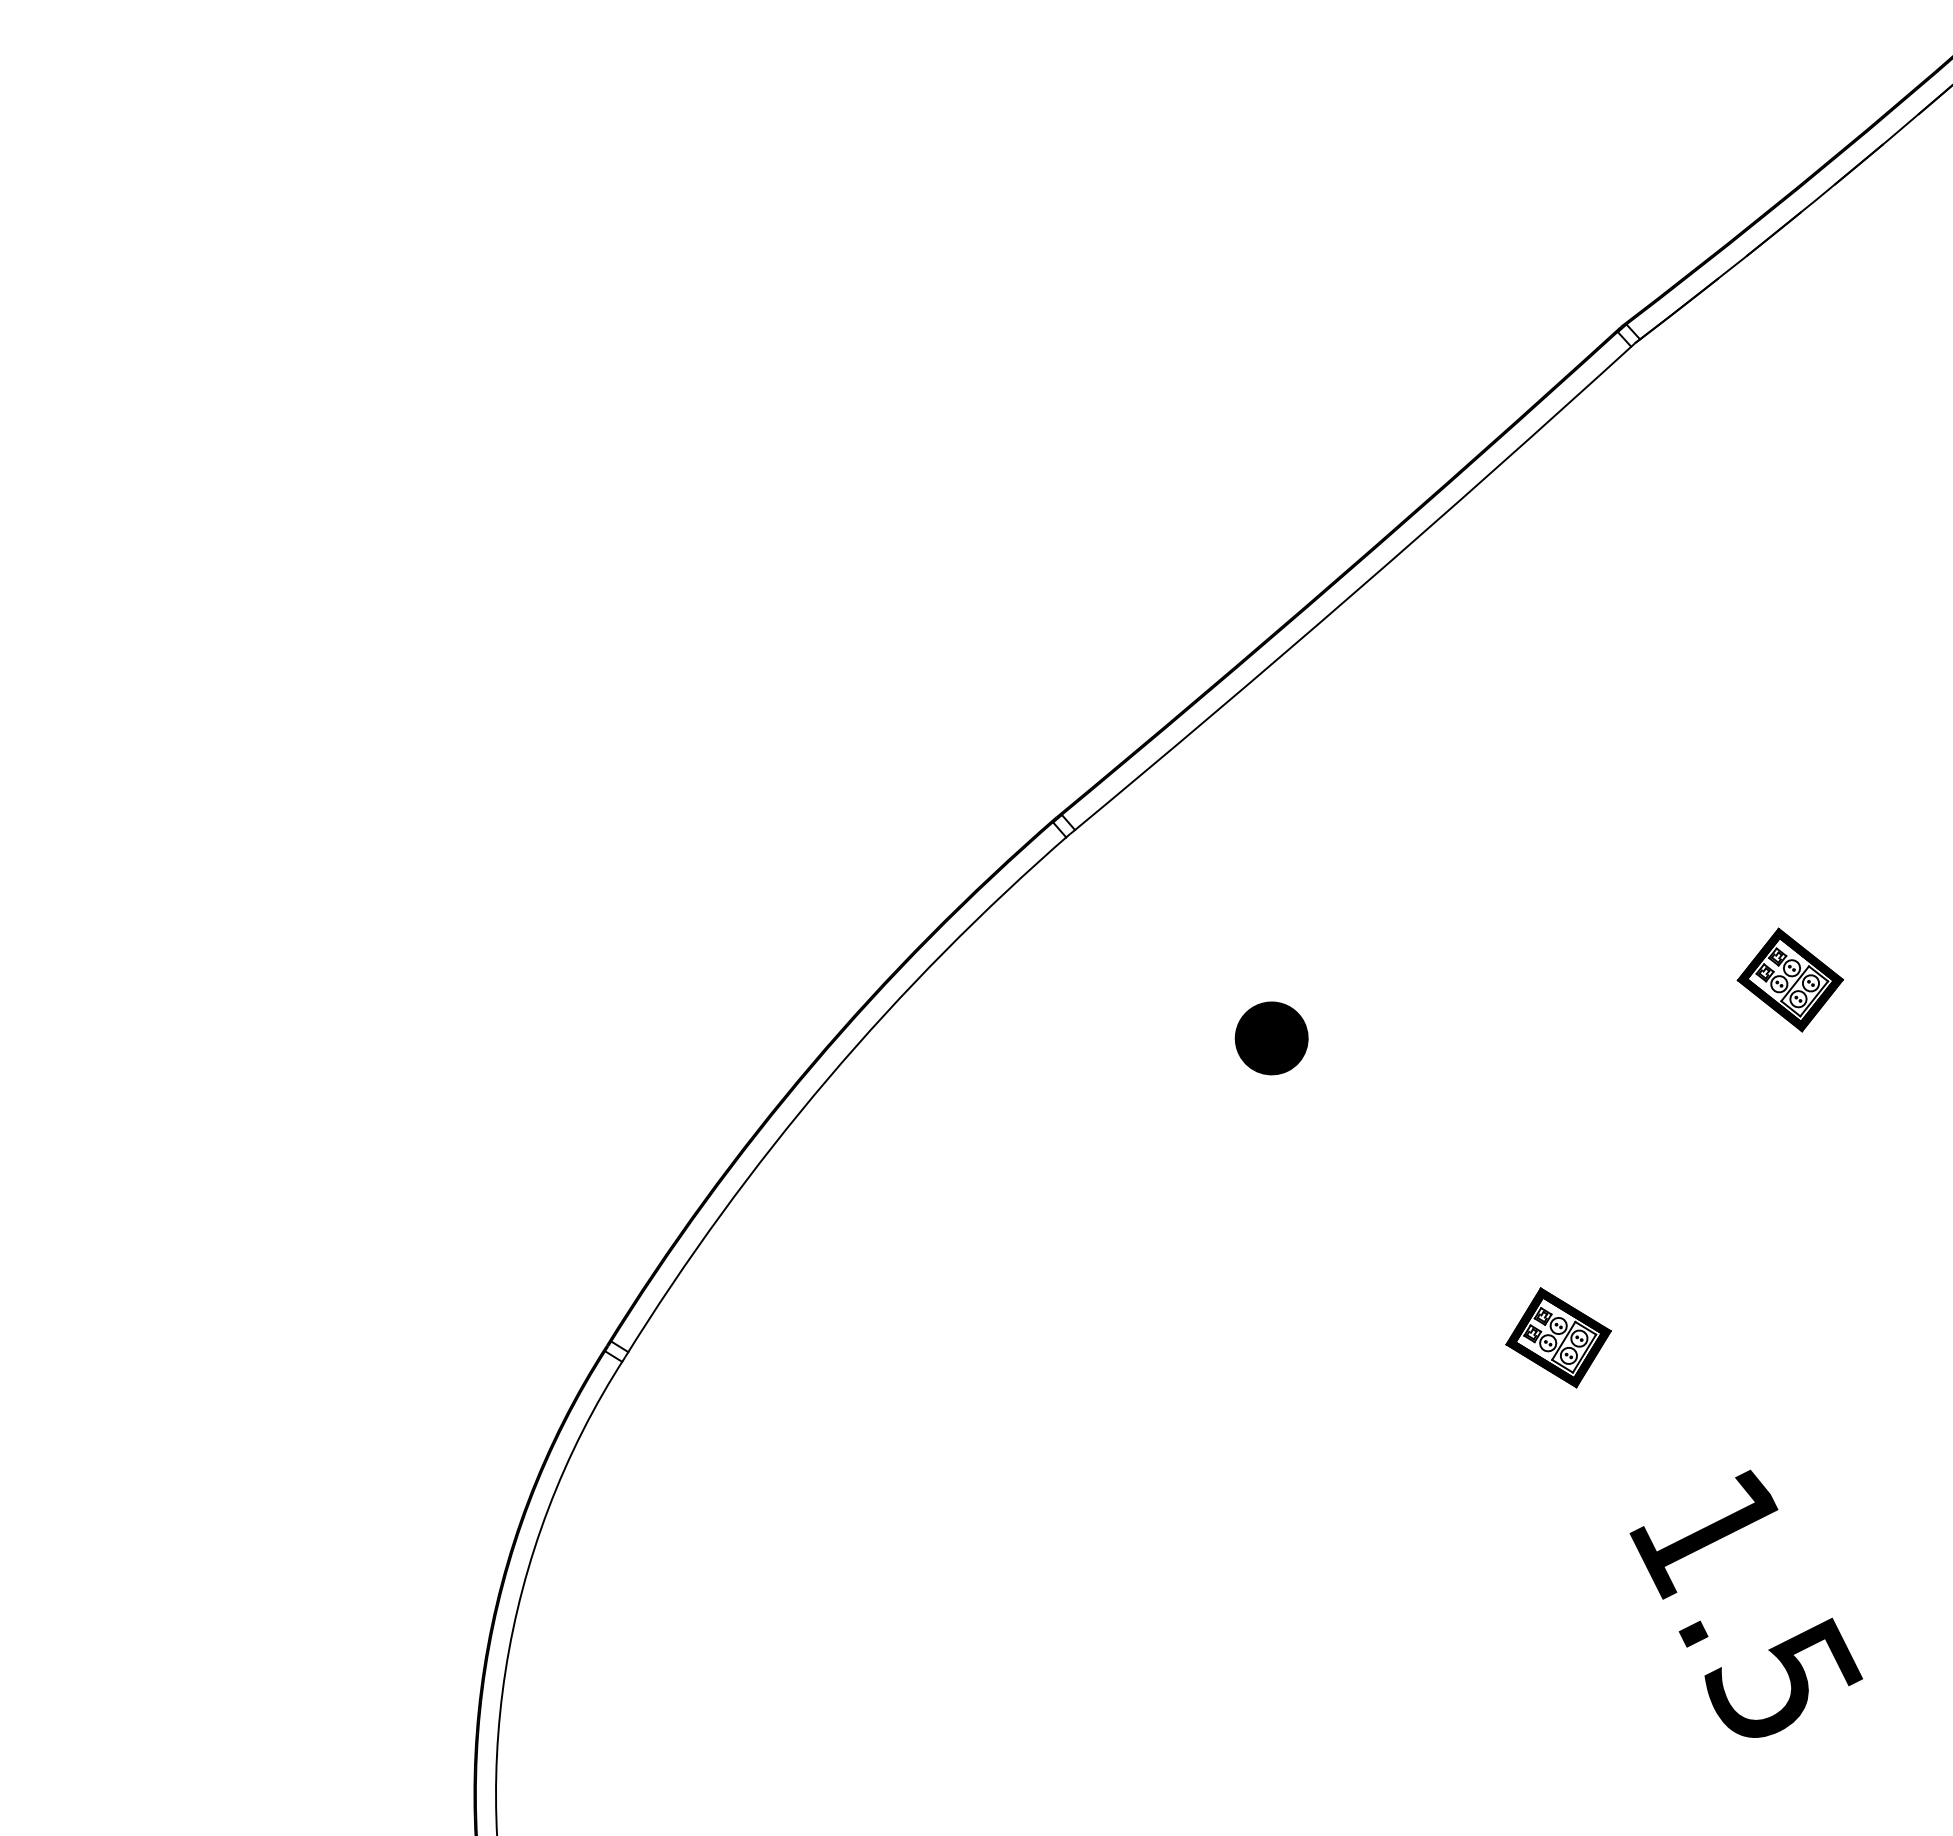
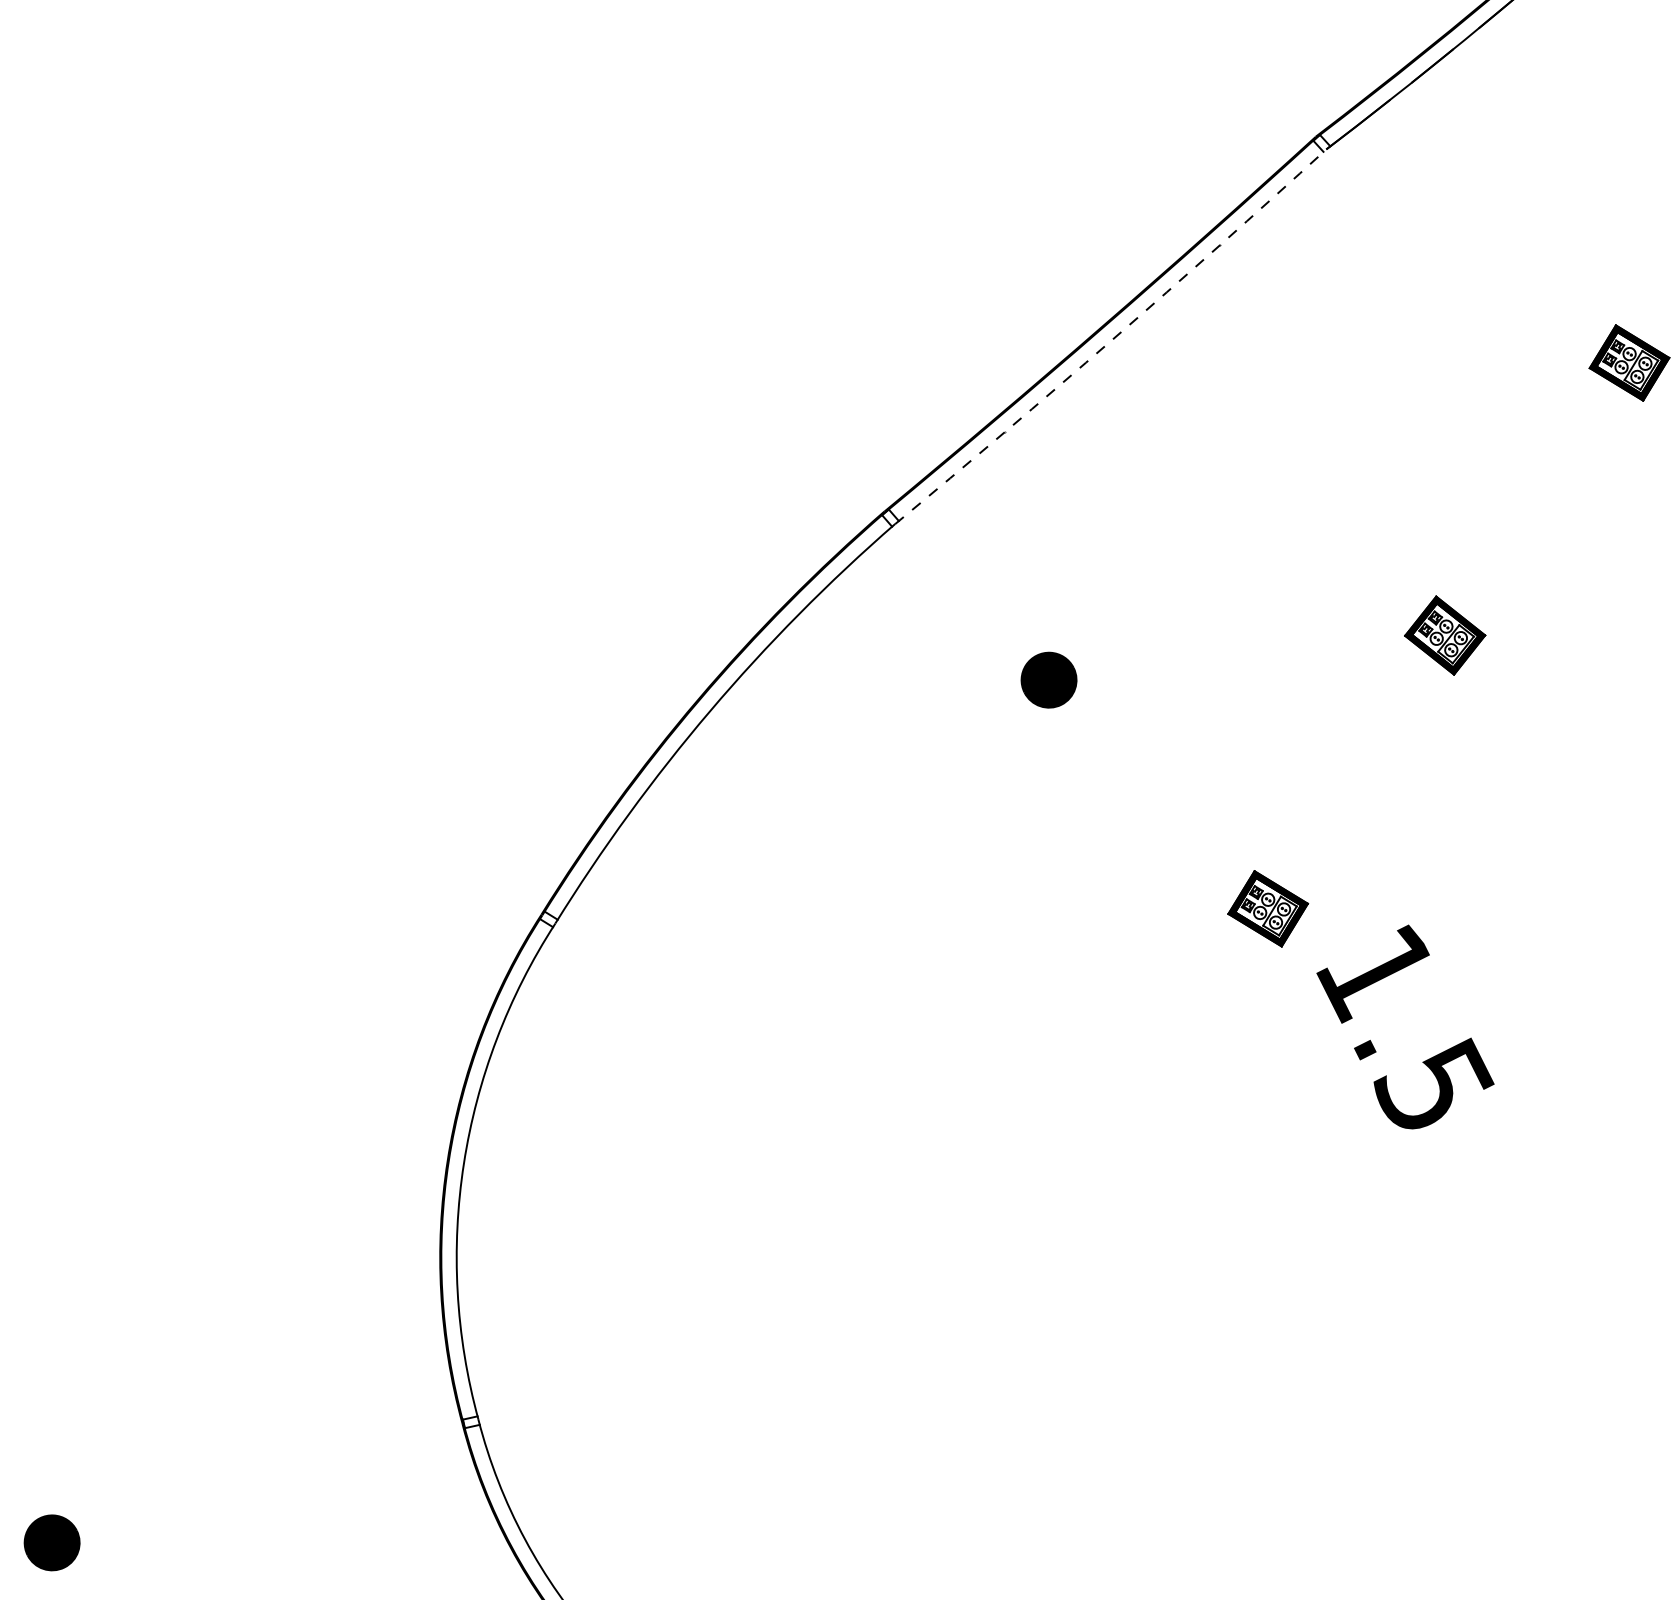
arc: (1356, 592) -> (1113, 339), solid -> dashed
text: (1746, 1603) -> (1405, 1026), moved

